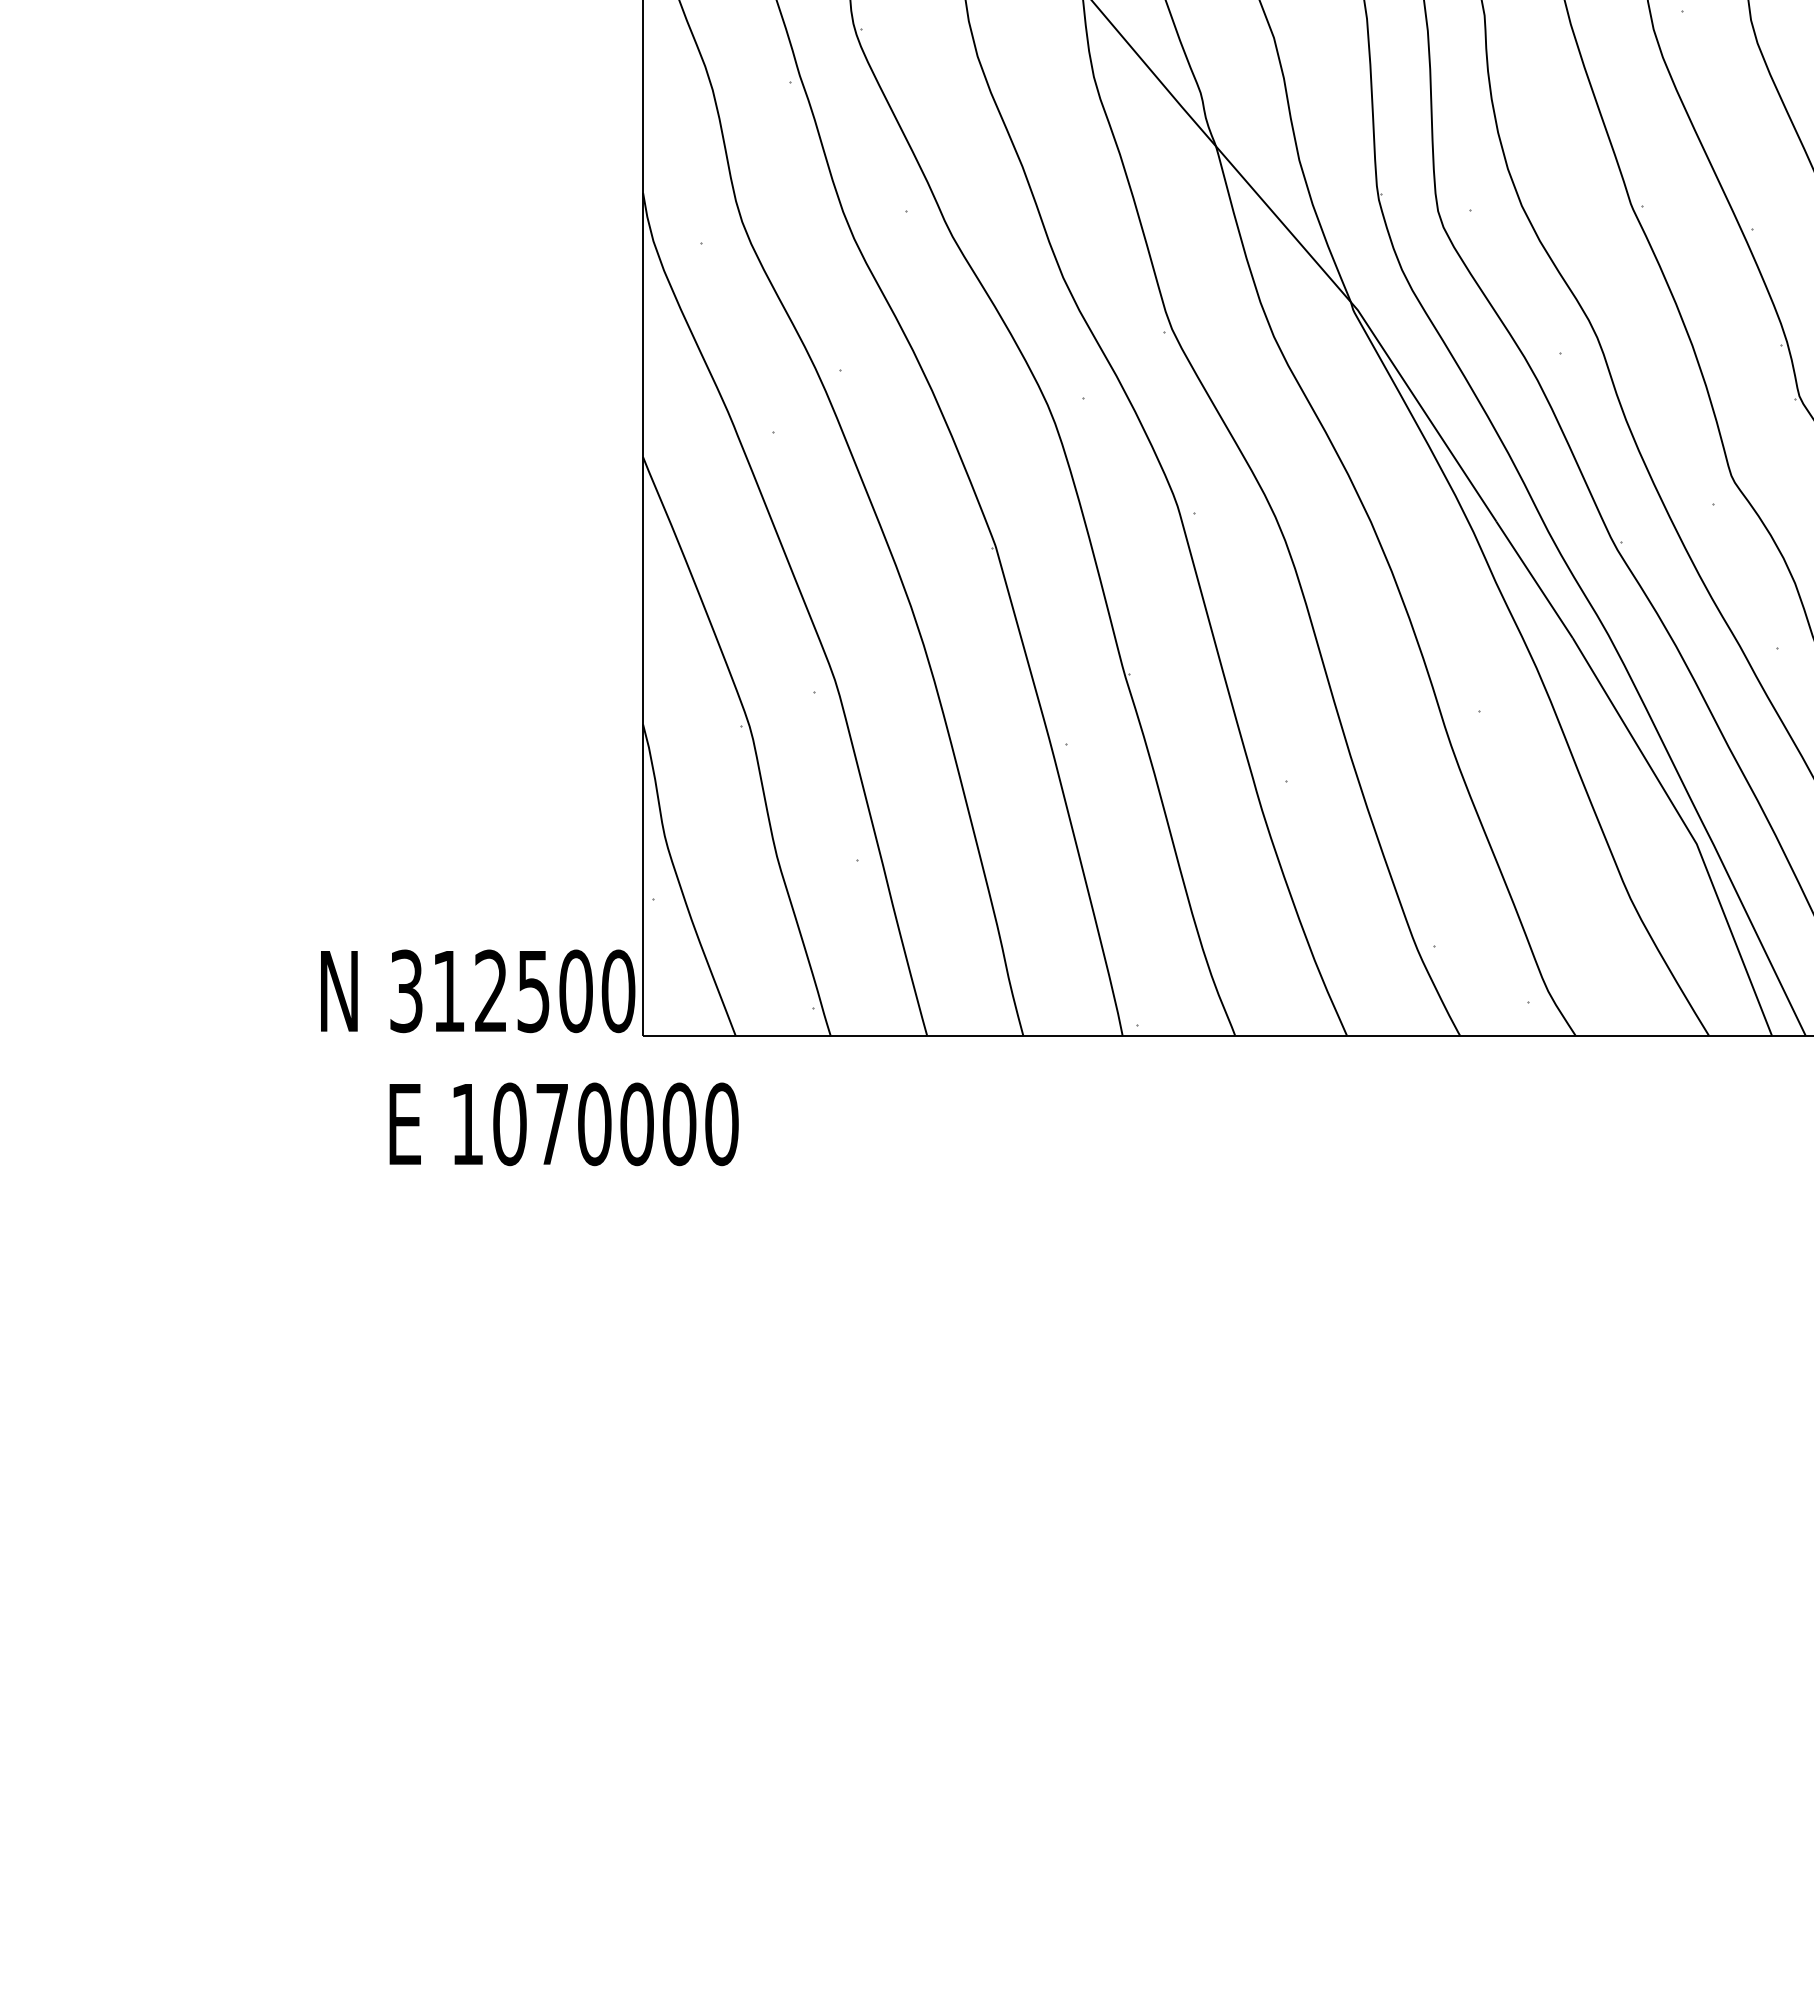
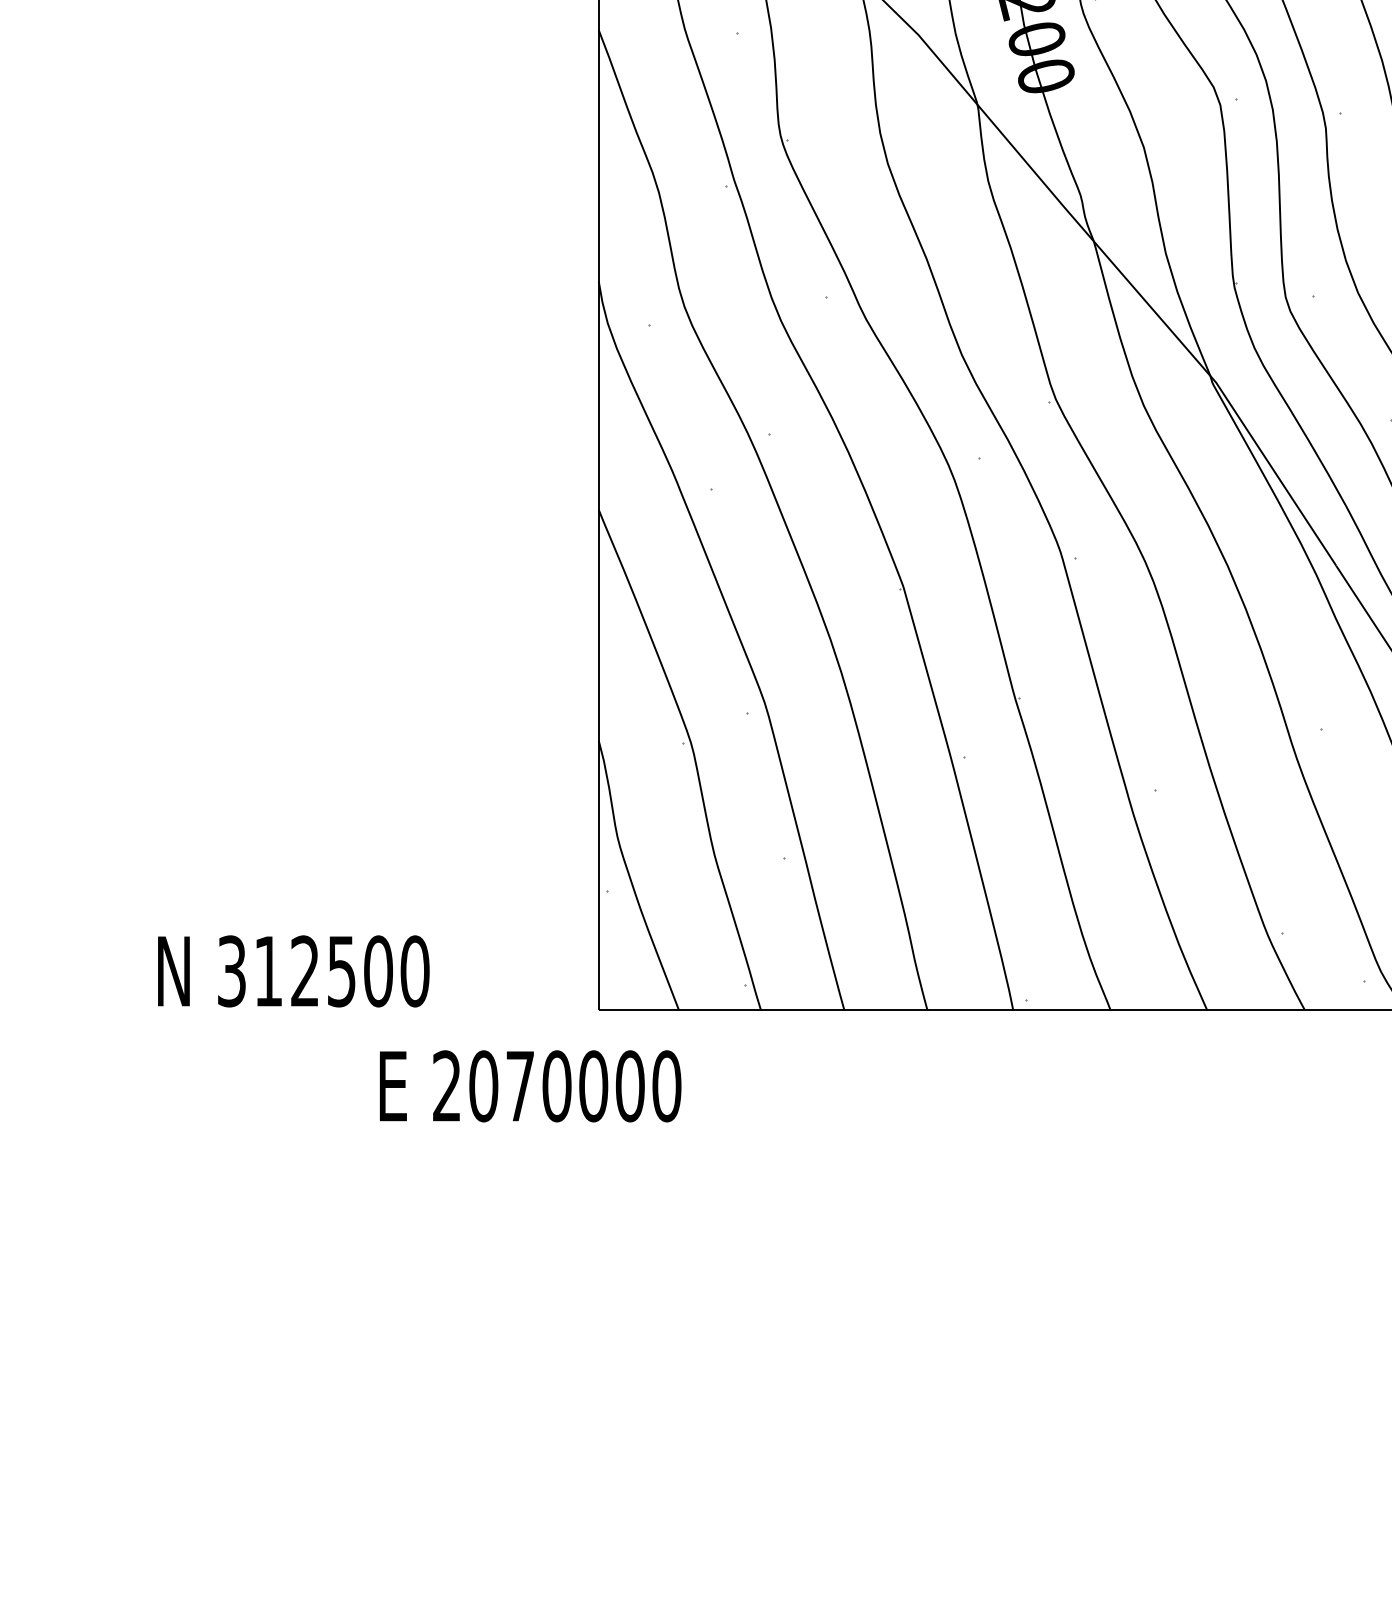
text: (478, 991) -> (294, 971), moved
text: (466, 1123) -> (446, 1085), 1070000 -> 2070000

